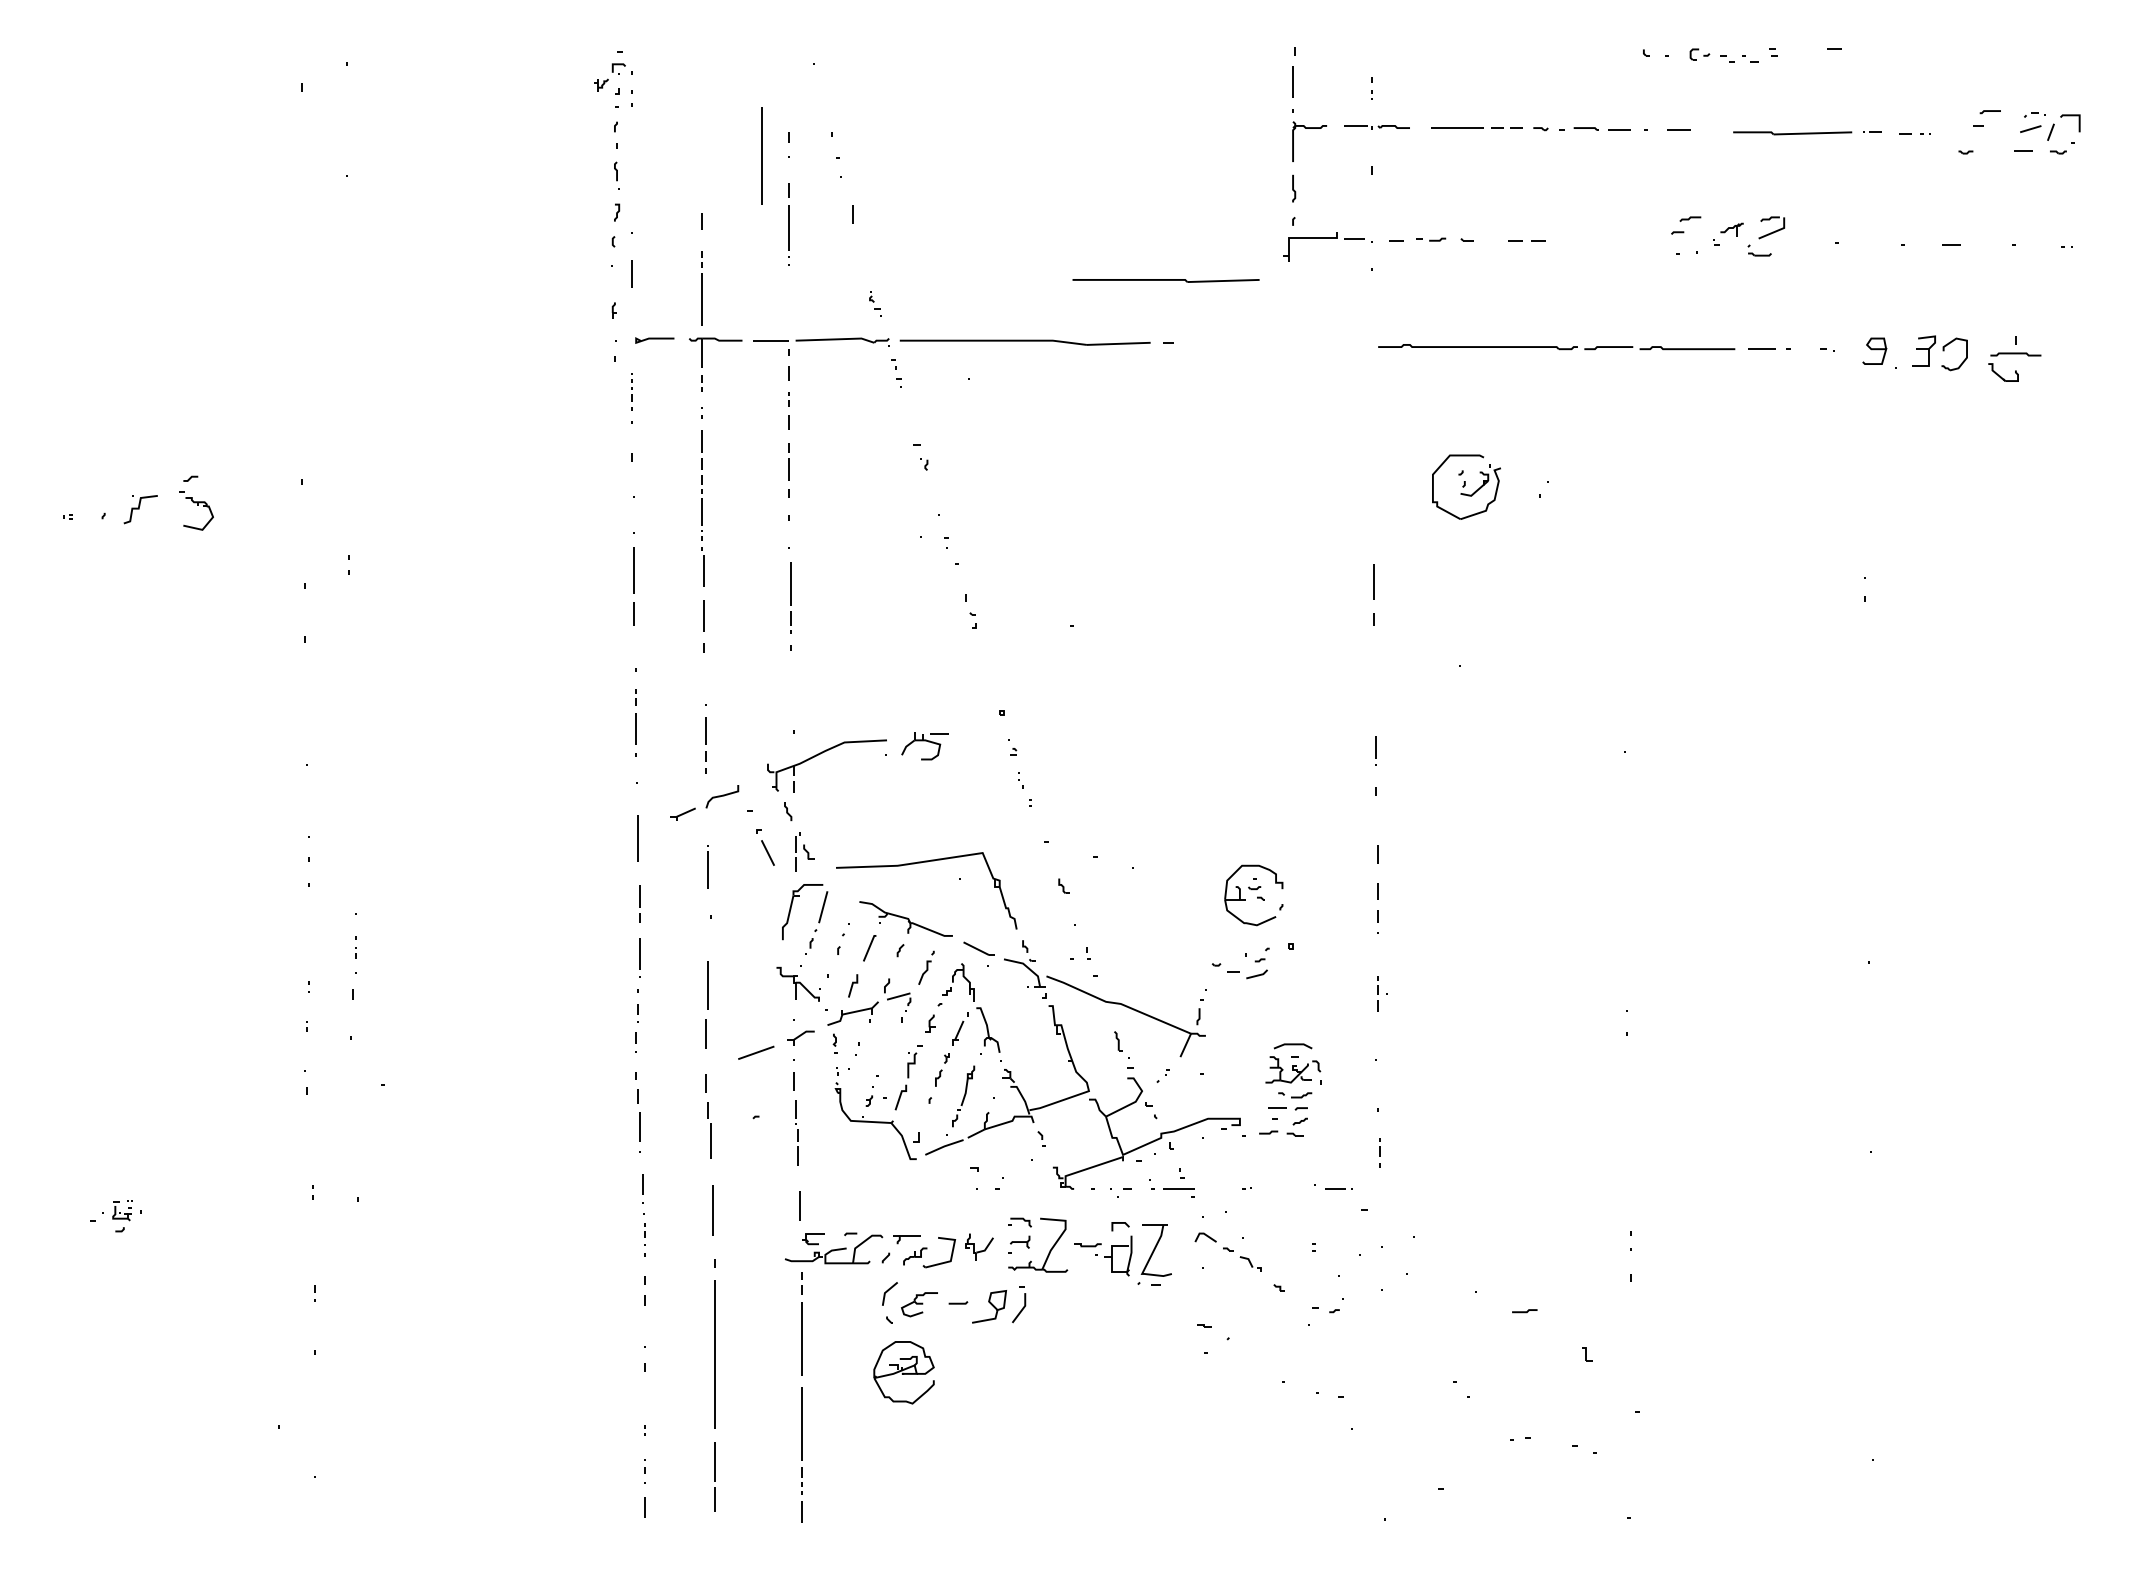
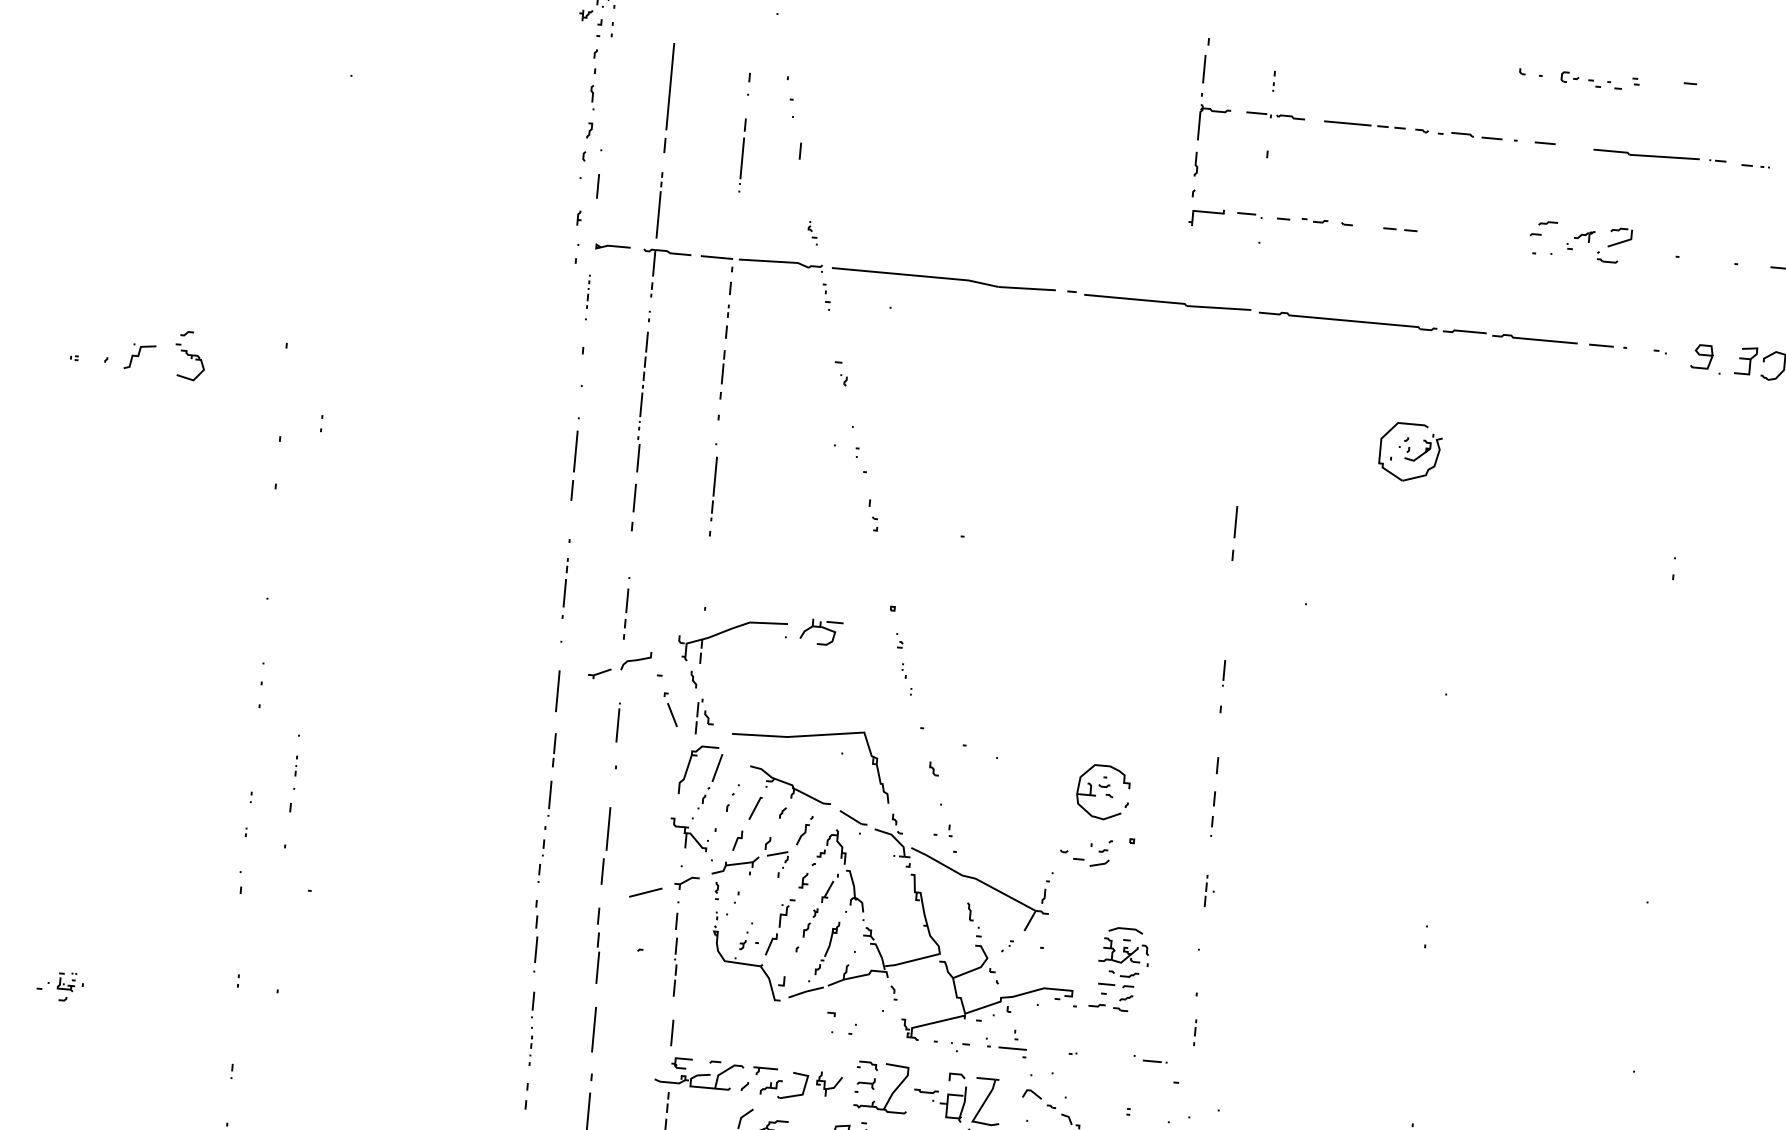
line: (761, 155) -> (669, 86), moved
part: (1310, 247) -> (1206, 218), size x0.71
part: (1165, 280) -> (1167, 302), moved
part: (1466, 486) -> (1410, 452), moved

